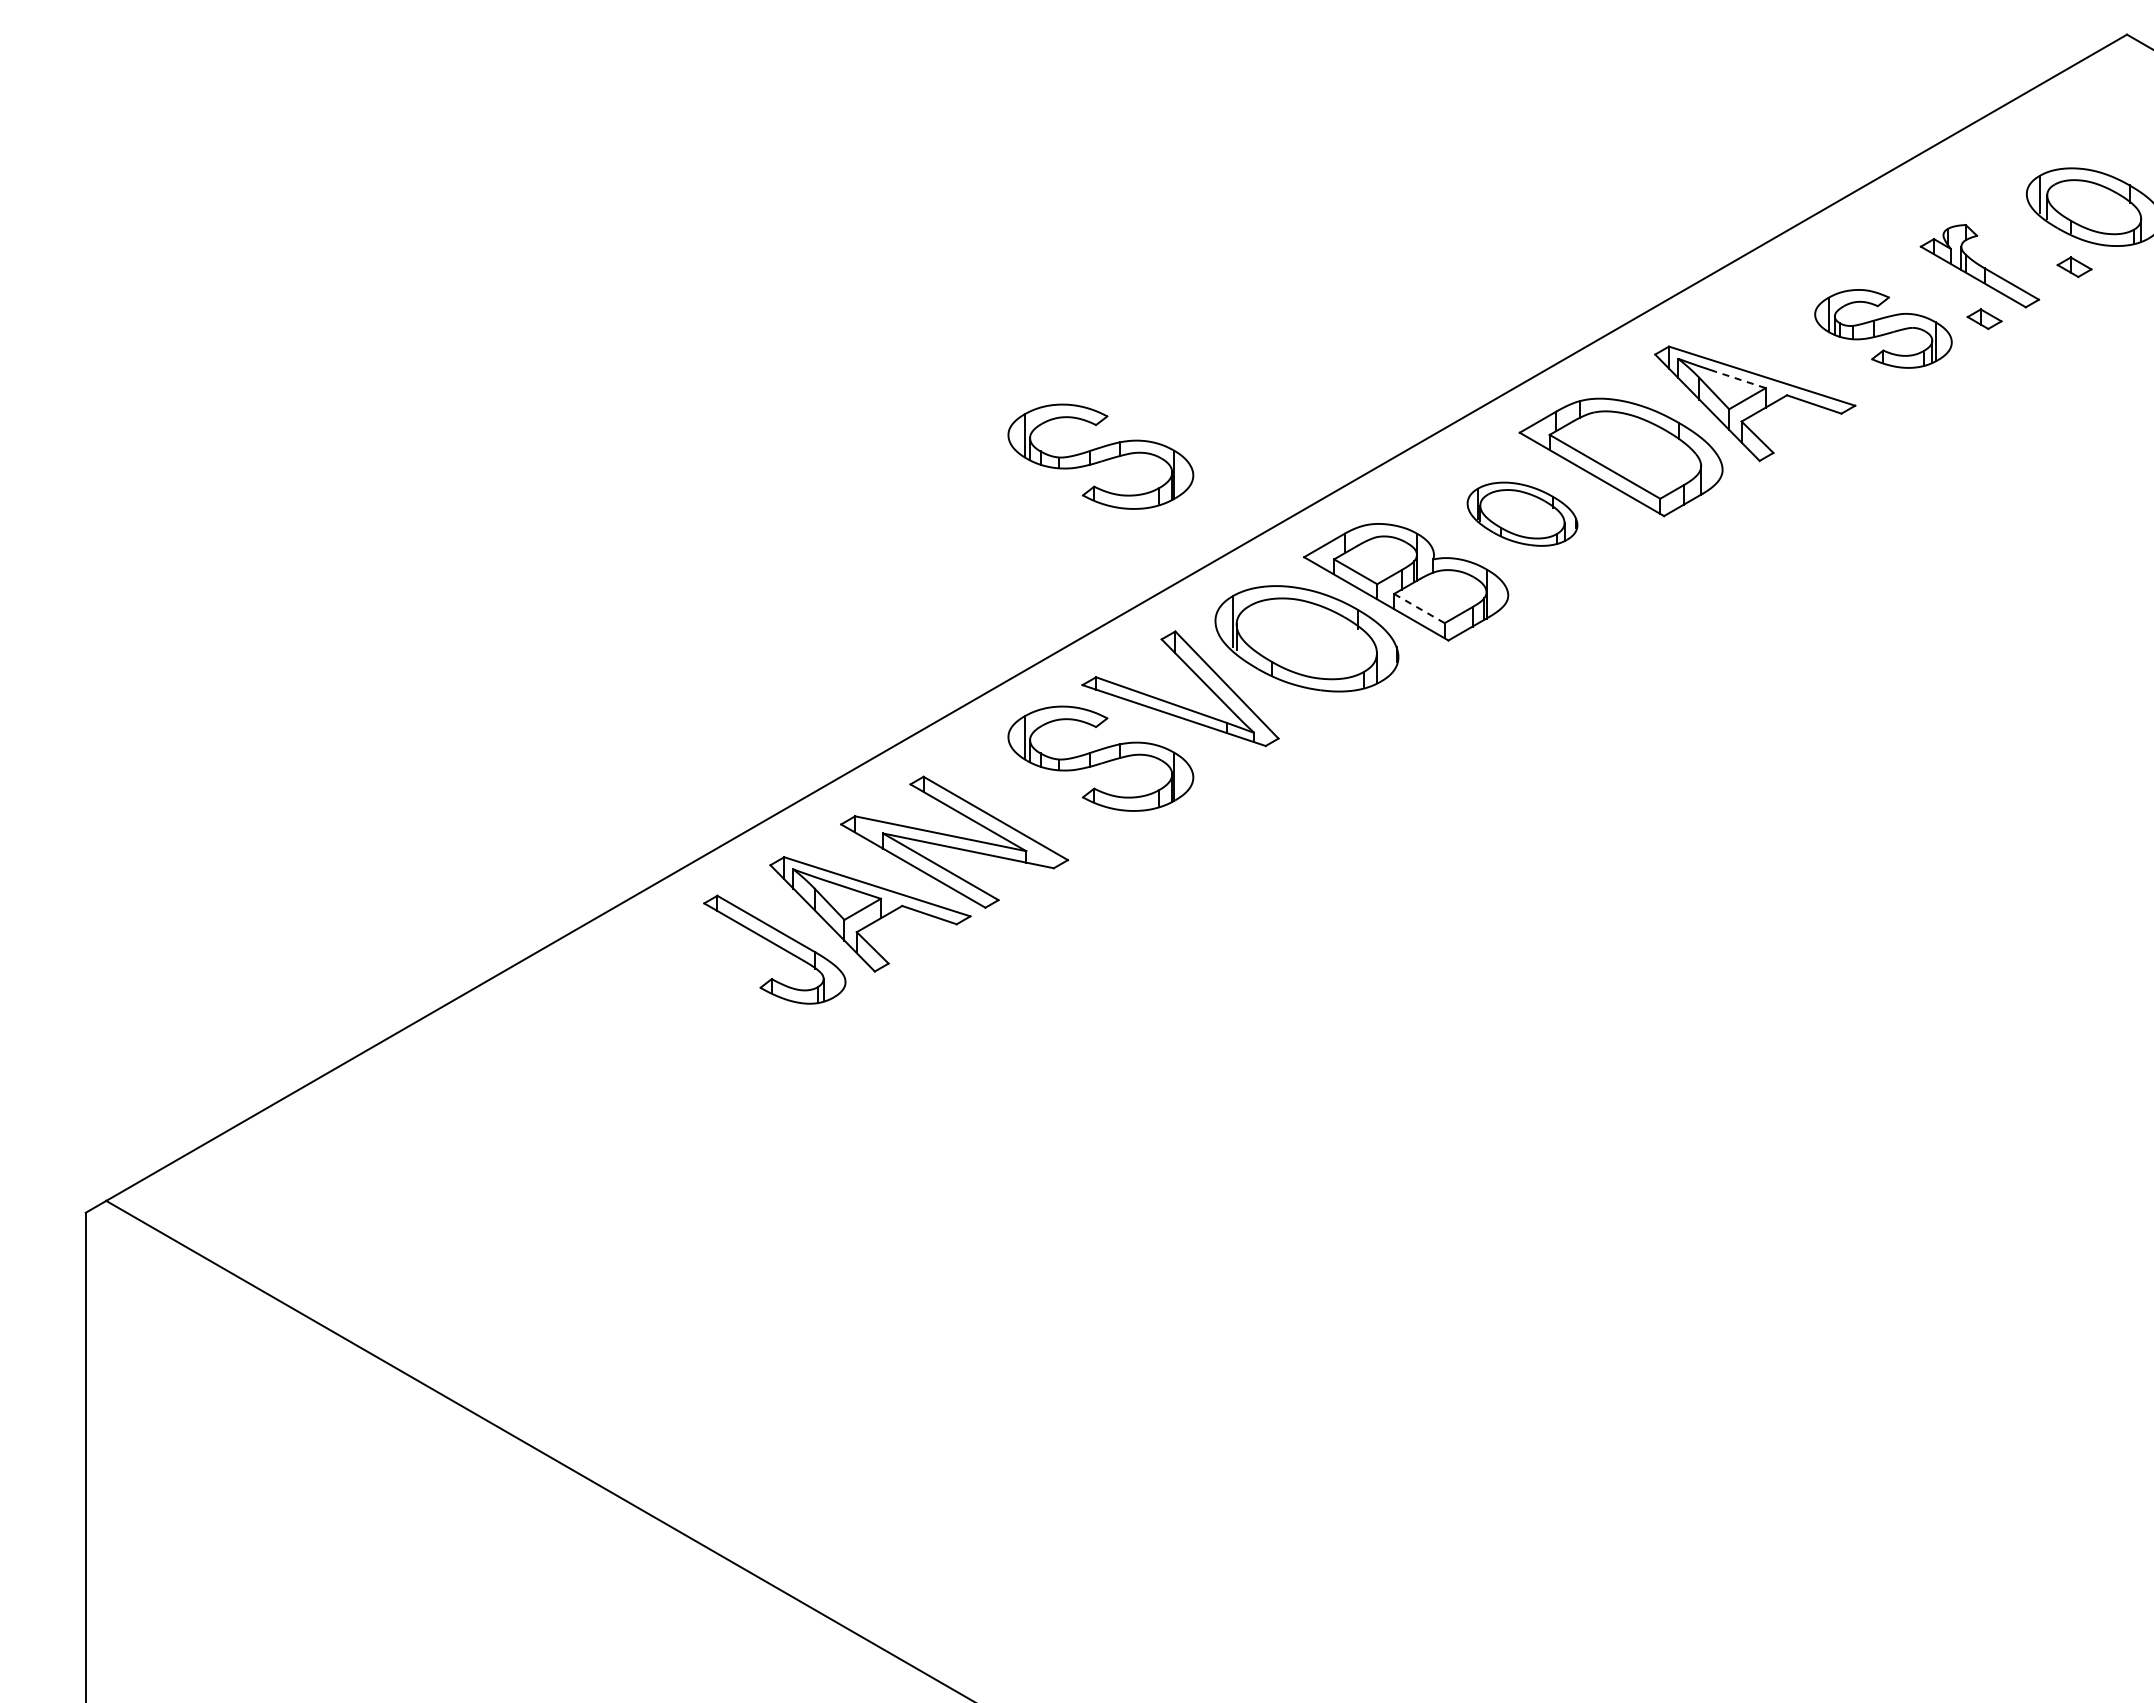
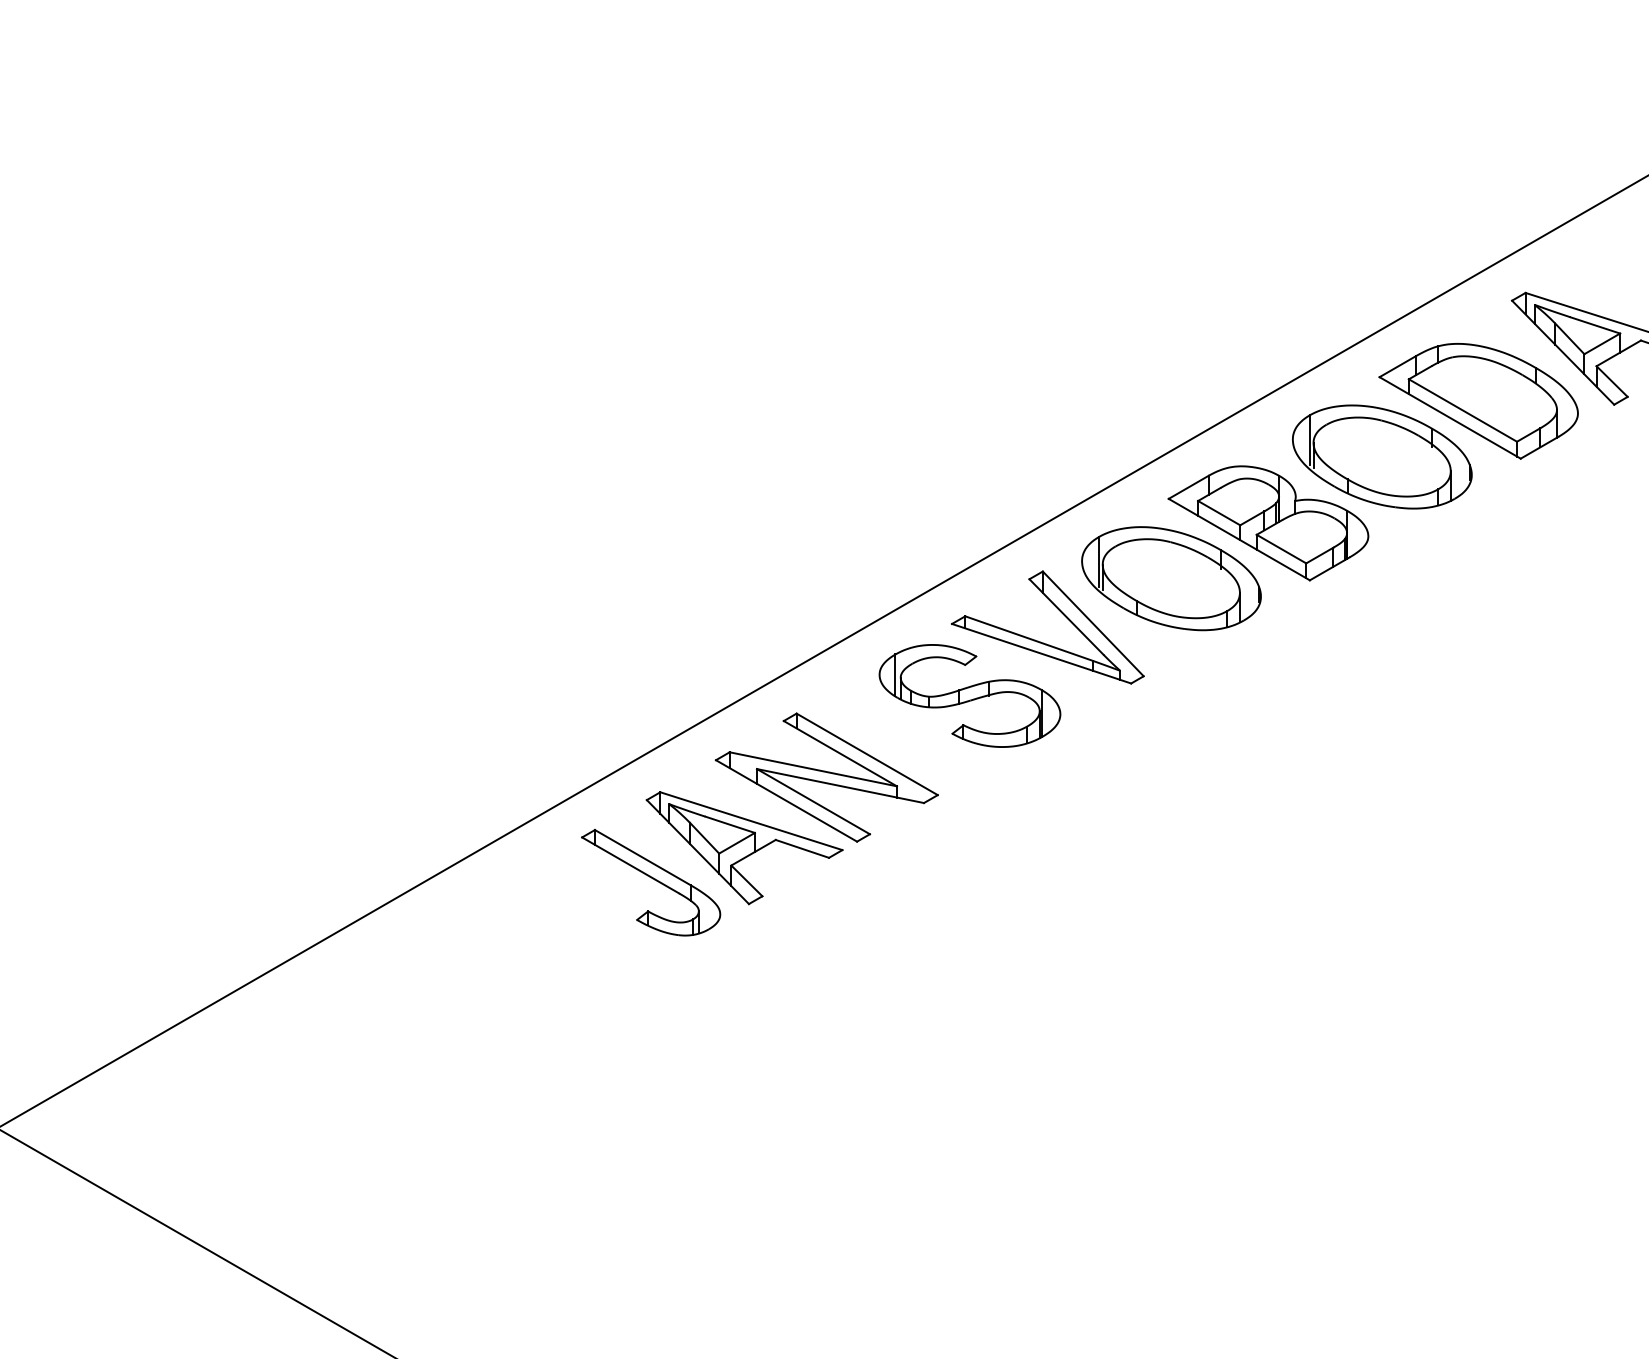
line: (1740, 379) -> (1595, 325), dashed -> solid
part: (1100, 456) -> (969, 400), removed
part: (1522, 513) -> (1382, 456), size x1.67
line: (1419, 608) -> (1281, 549), dashed -> solid

